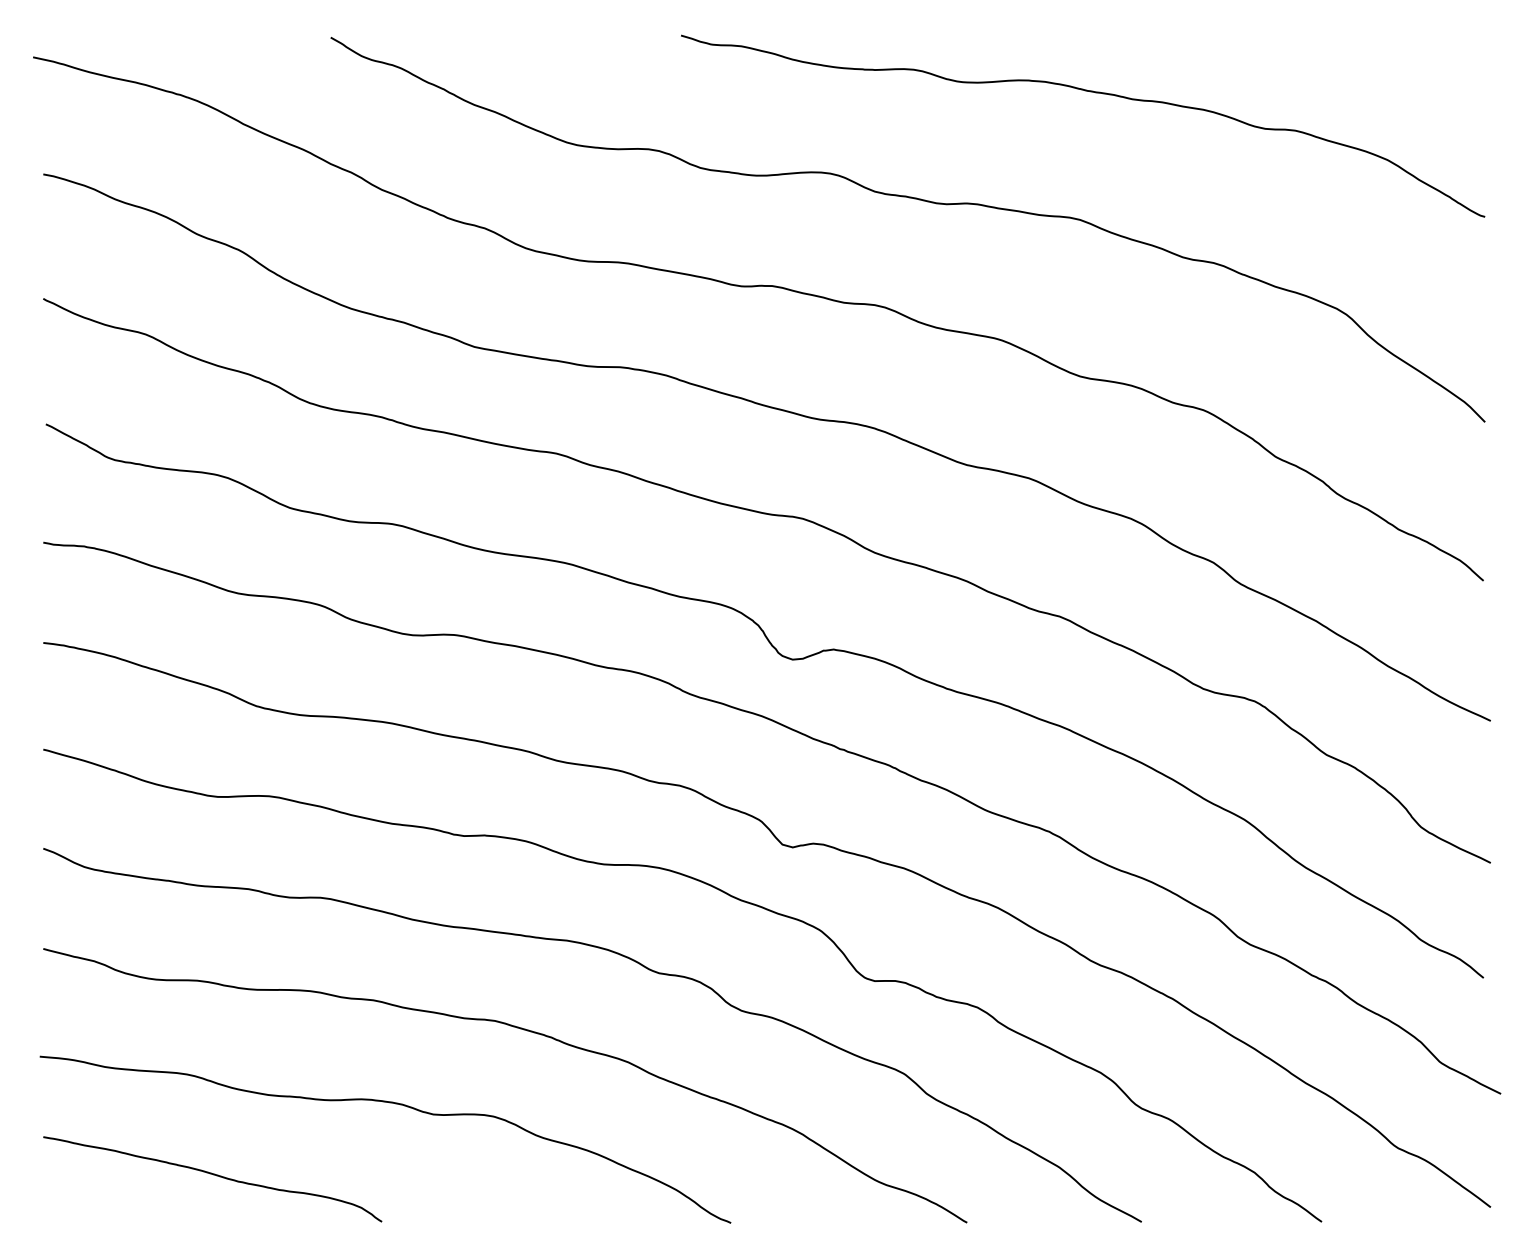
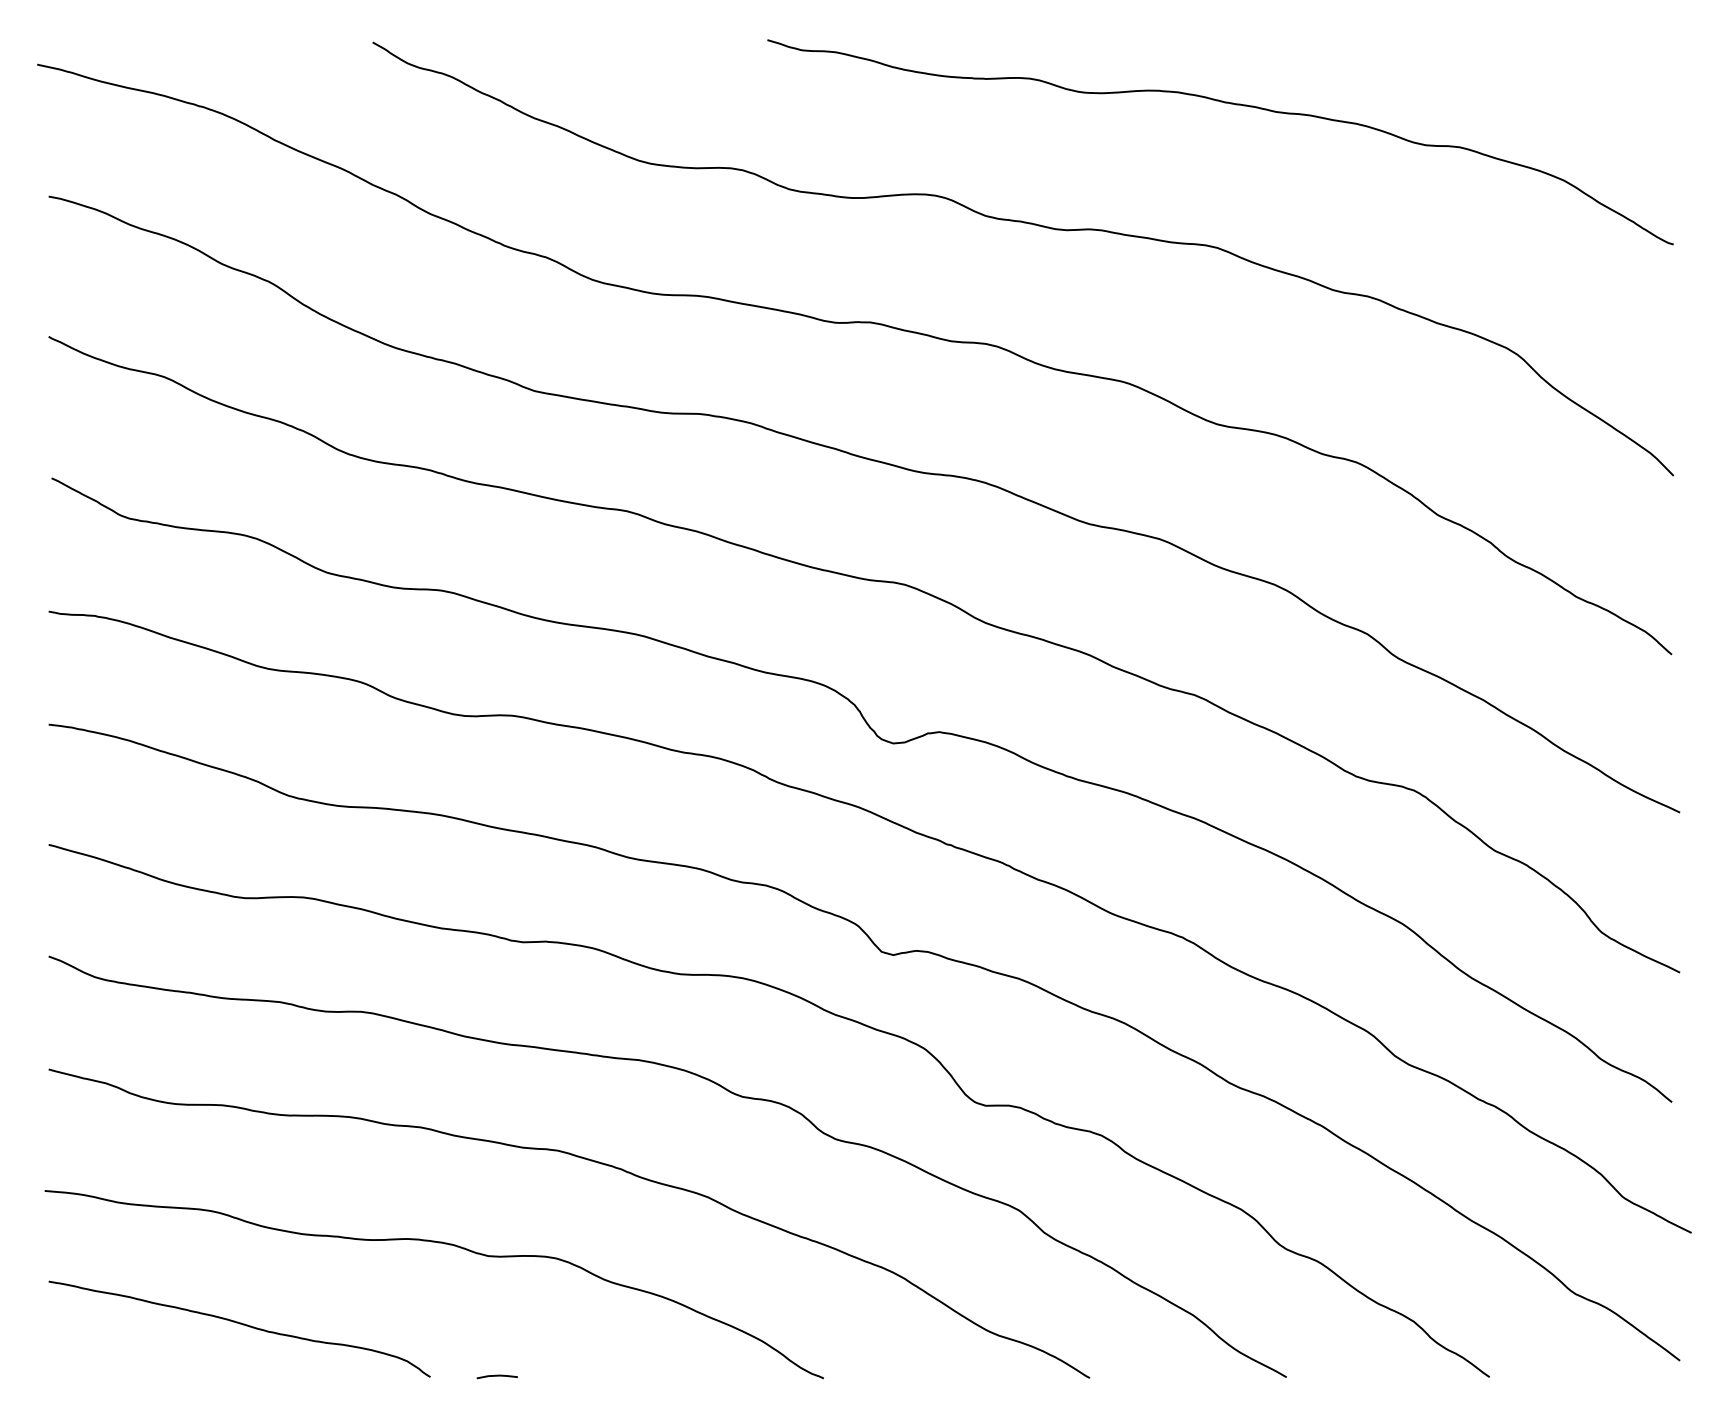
line: (440, 1221) -> (496, 1376), added

